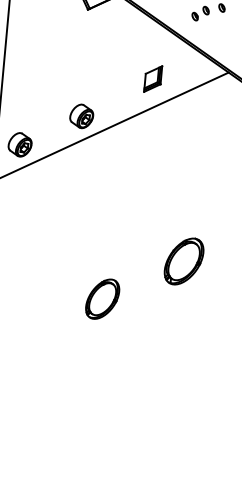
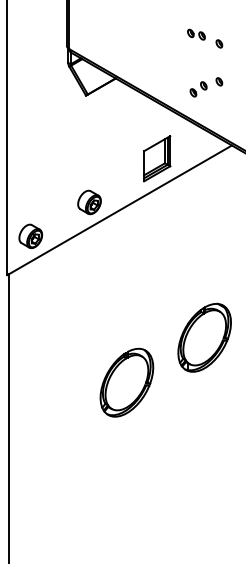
part: (153, 78) -> (157, 158), size x1.67
part: (183, 261) -> (204, 337), size x1.43
part: (102, 299) -> (126, 382), size x1.67

